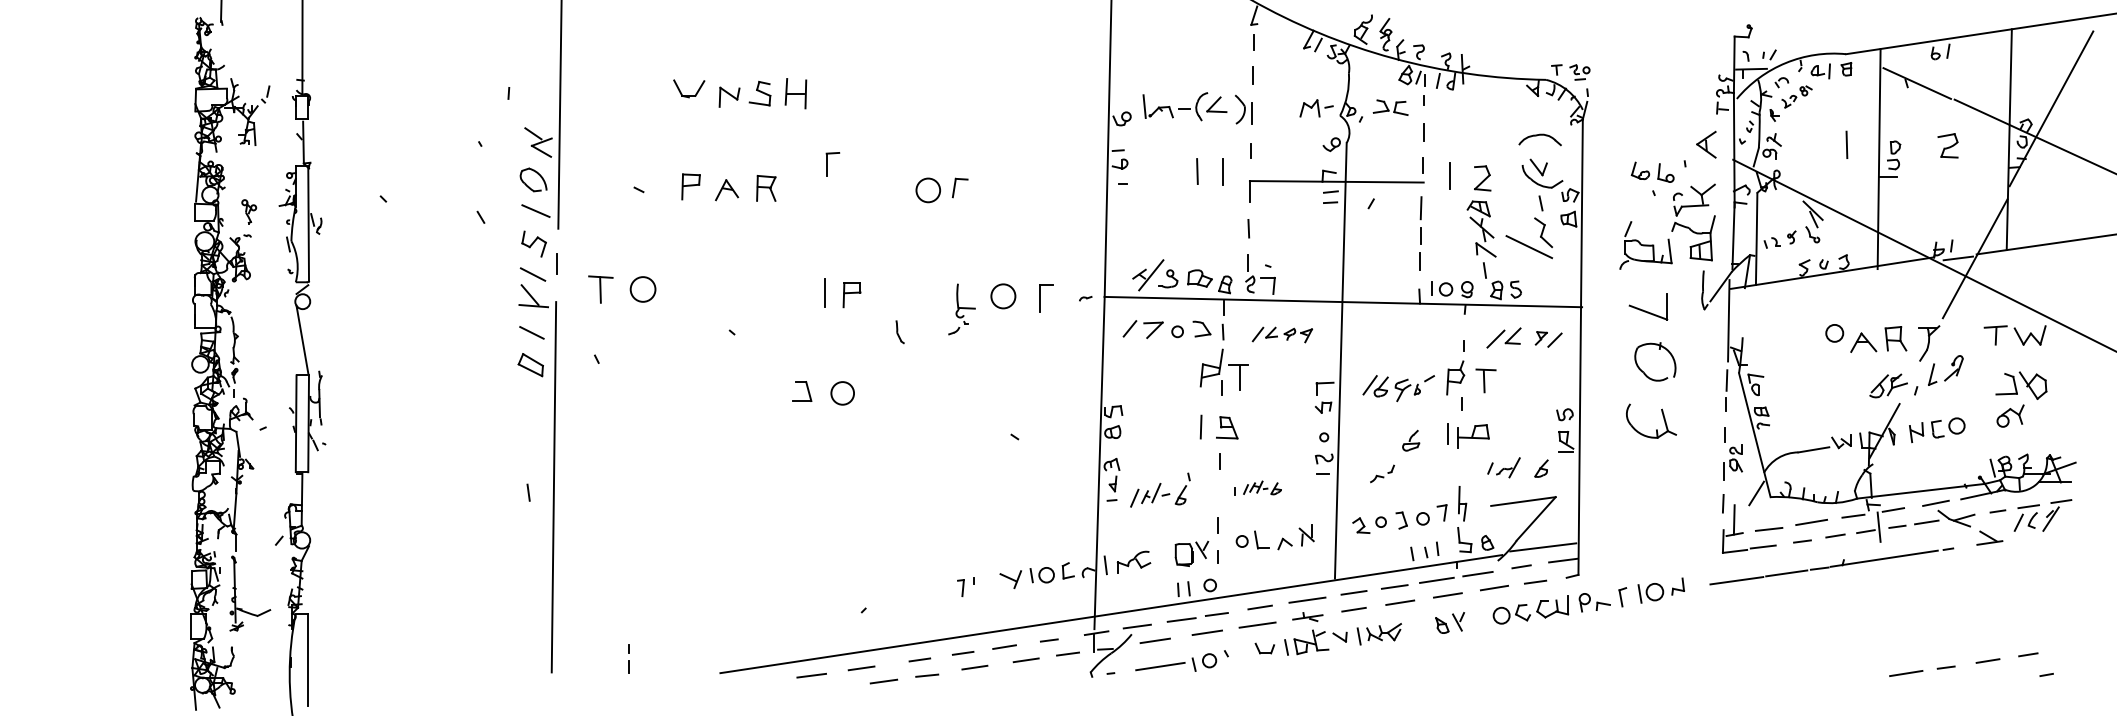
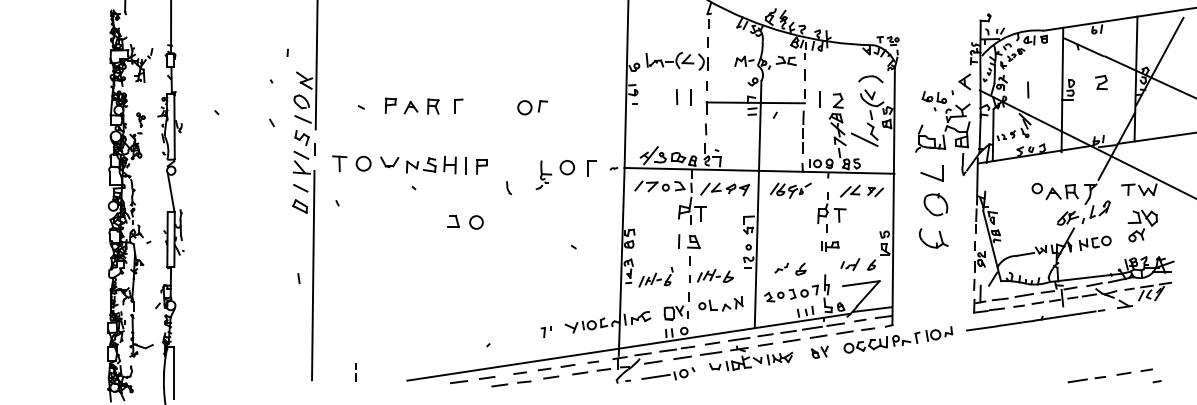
part: (740, 92) -> (418, 164), moved
line: (1847, 143) -> (1028, 89), moved
part: (832, 163) -> (458, 105), moved
part: (1281, 335) -> (724, 189), size x1.43
part: (1398, 388) -> (790, 190), moved
part: (1468, 435) -> (830, 246), size x0.71
part: (1410, 439) -> (800, 268), moved
part: (1258, 487) -> (711, 275), size x1.67

